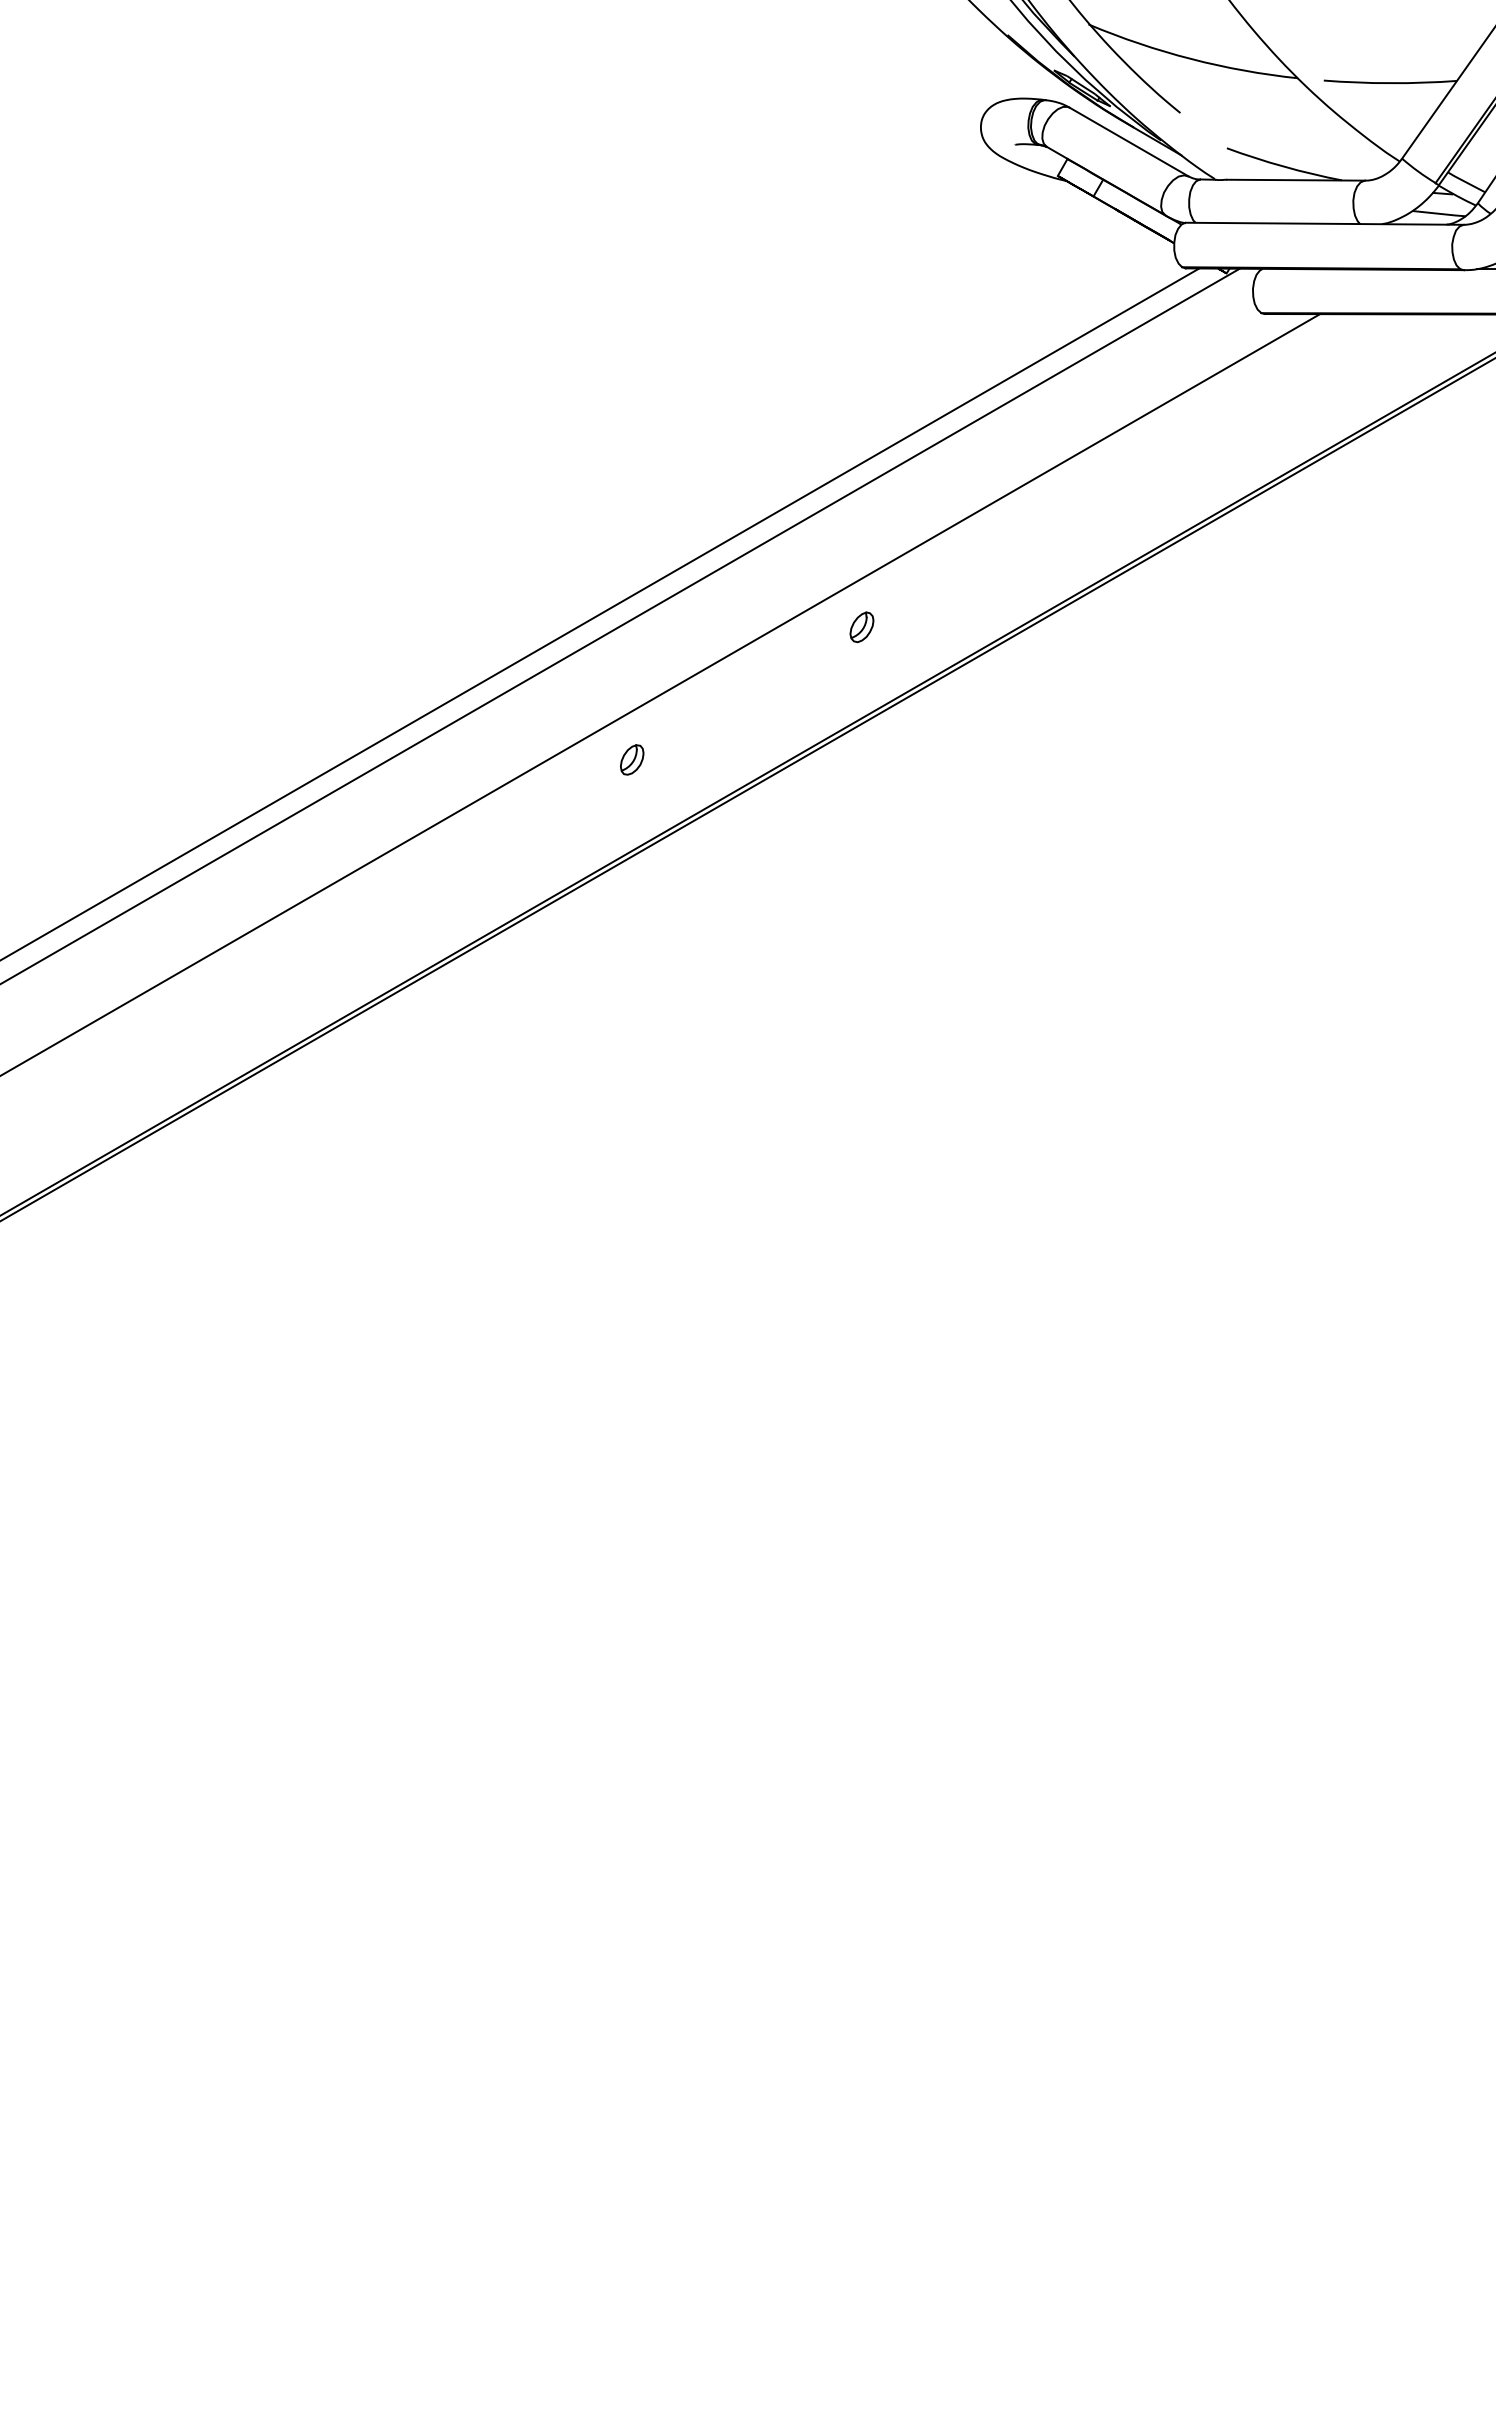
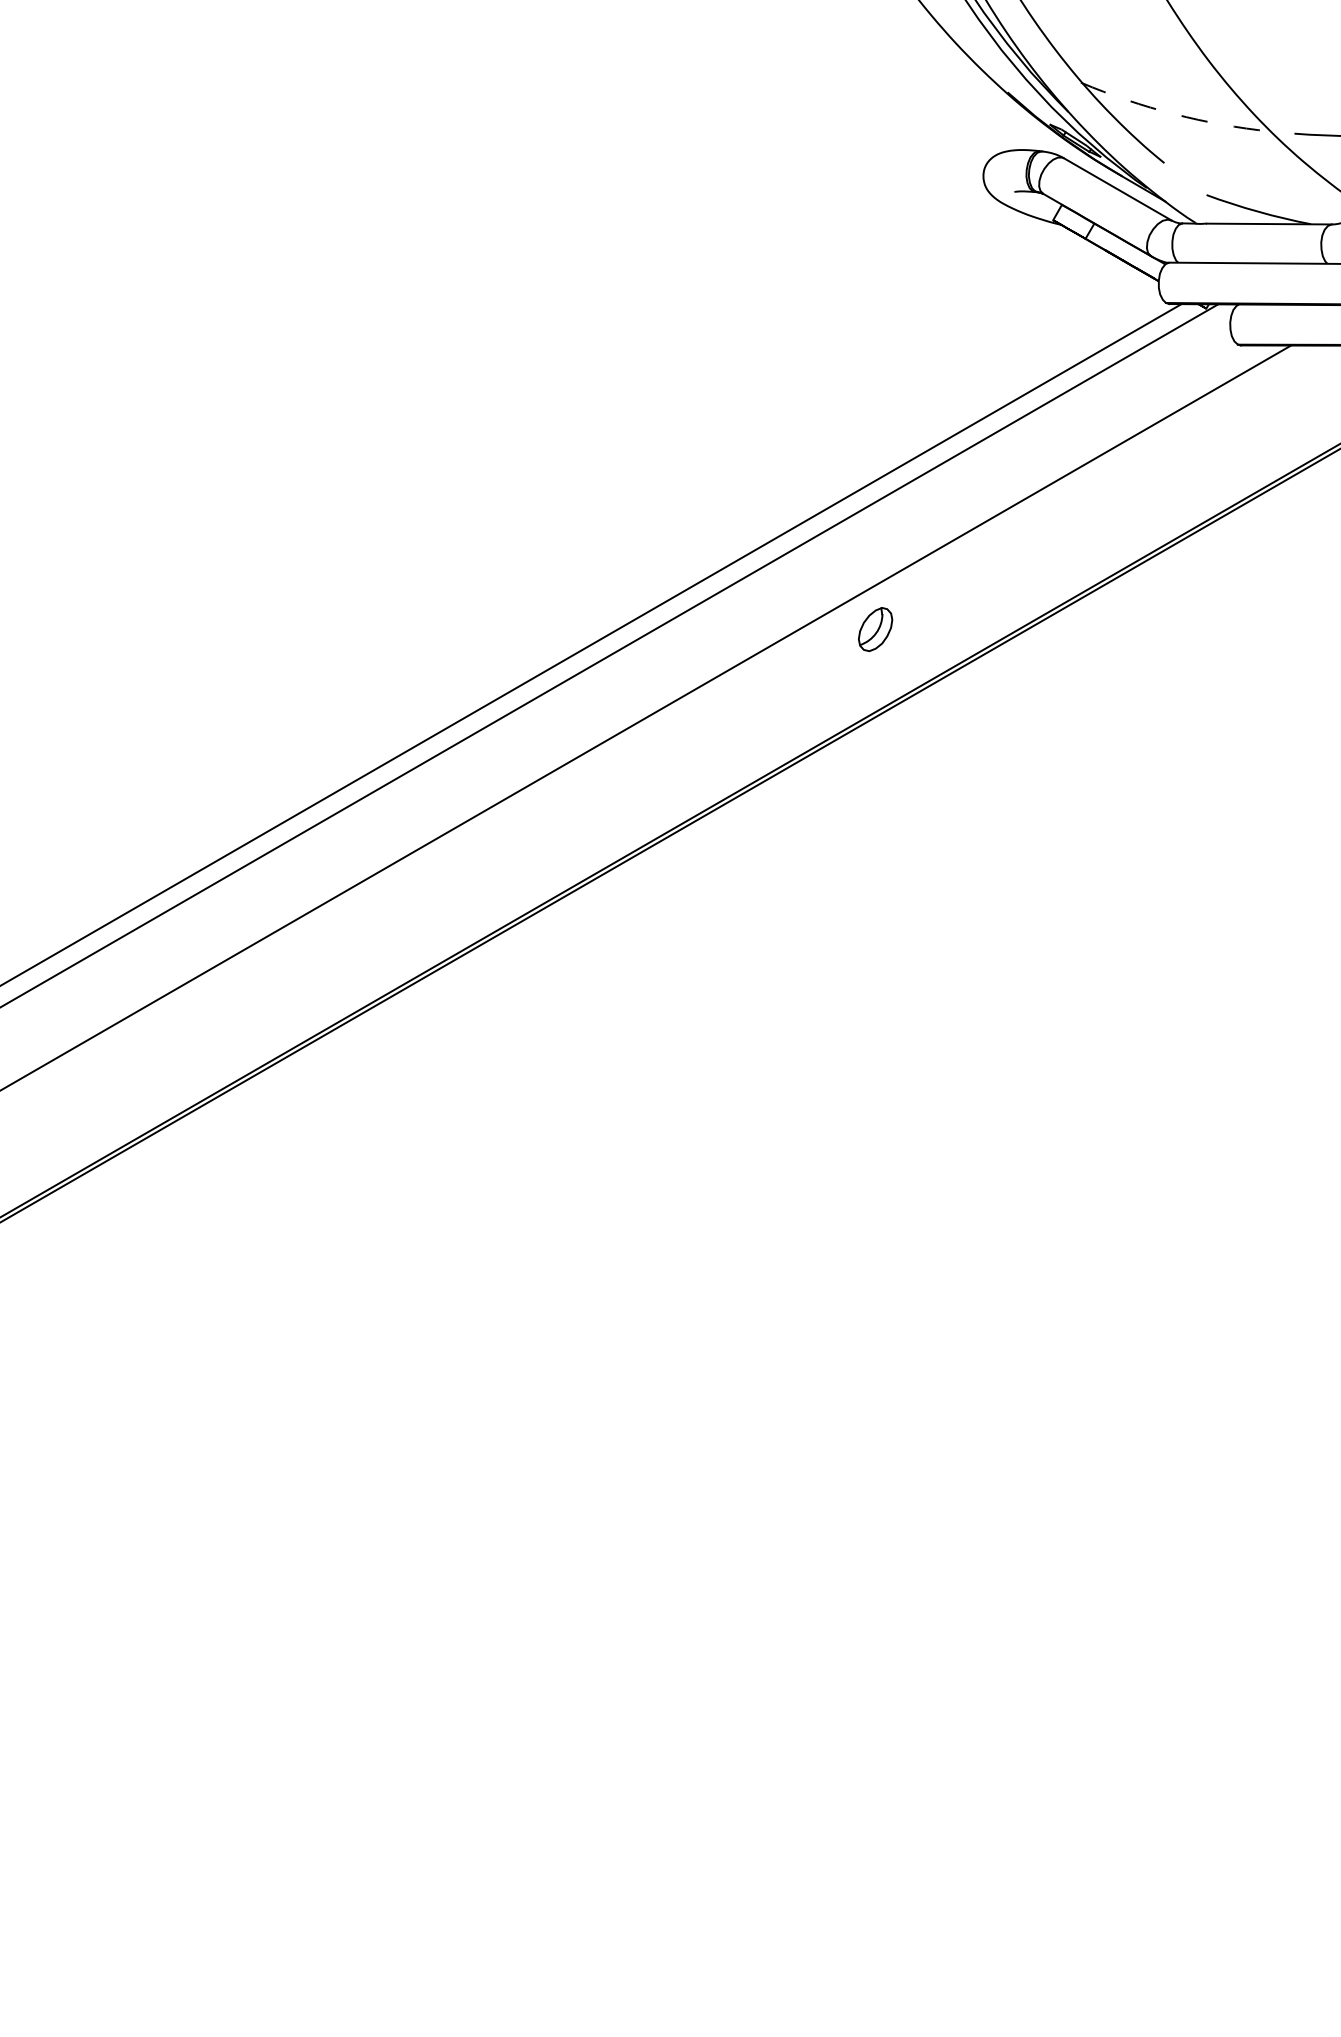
arc: (1191, 59) -> (1174, 114), solid -> dashed
part: (861, 627) -> (875, 629), size x1.6
part: (632, 759) -> (667, 749), removed

